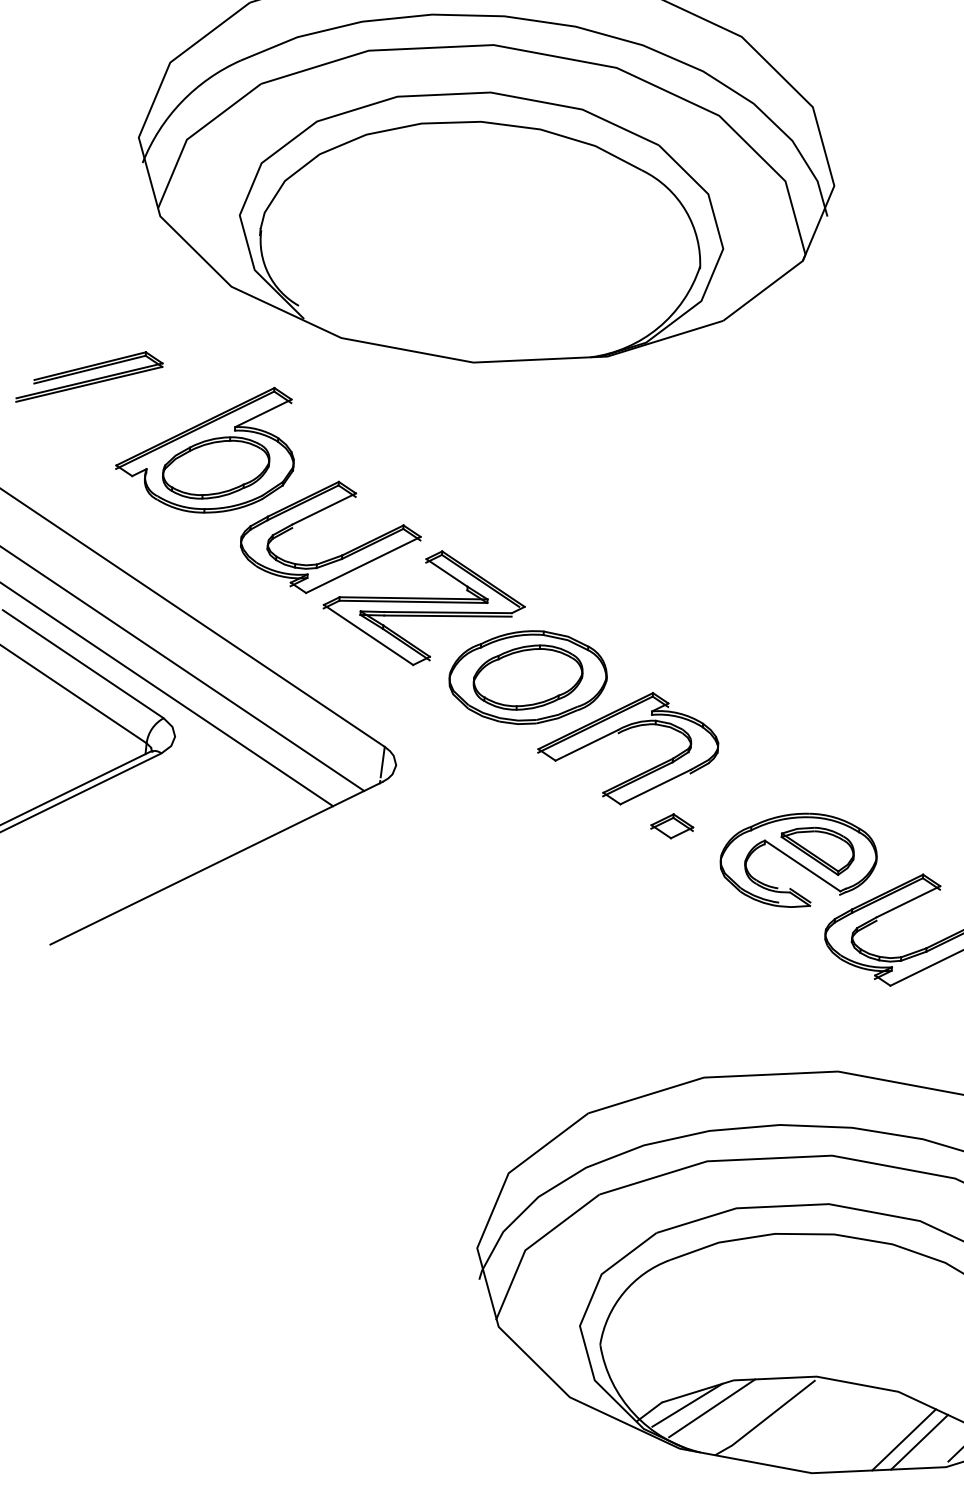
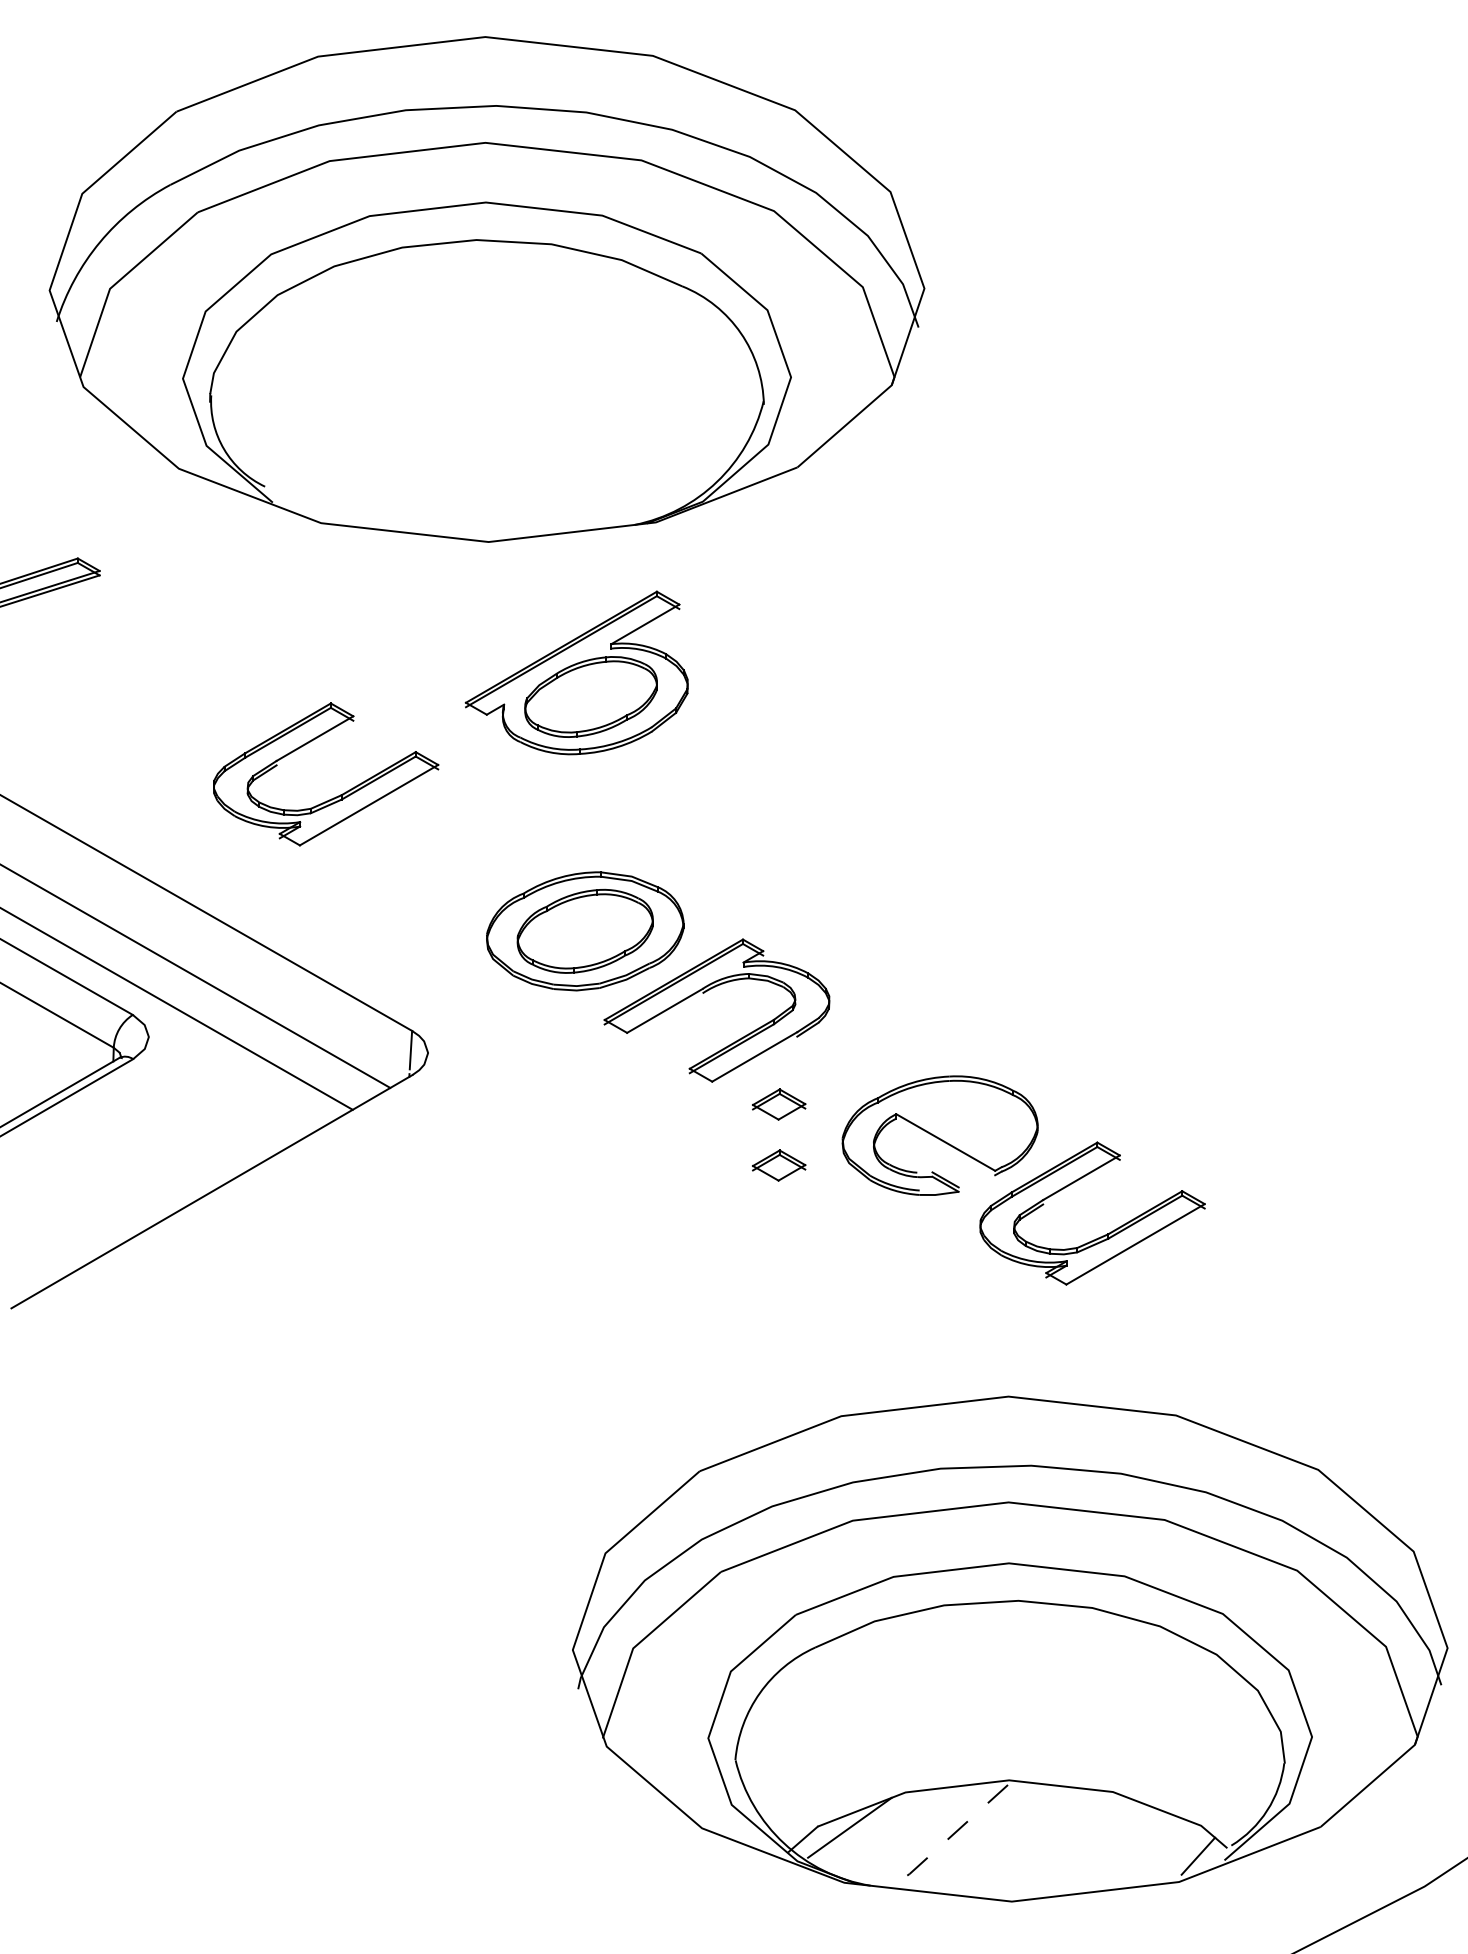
part: (205, 447) -> (576, 672), moved
part: (423, 607) -> (448, 853), removed
part: (817, 850) -> (962, 1121), removed
part: (669, 874) -> (779, 1165), added
line: (711, 1408) -> (880, 1829), removed
line: (765, 1419) -> (948, 1838), solid -> dashed
line: (904, 1439) -> (1124, 1851), removed
line: (919, 1442) -> (1143, 1853), removed

